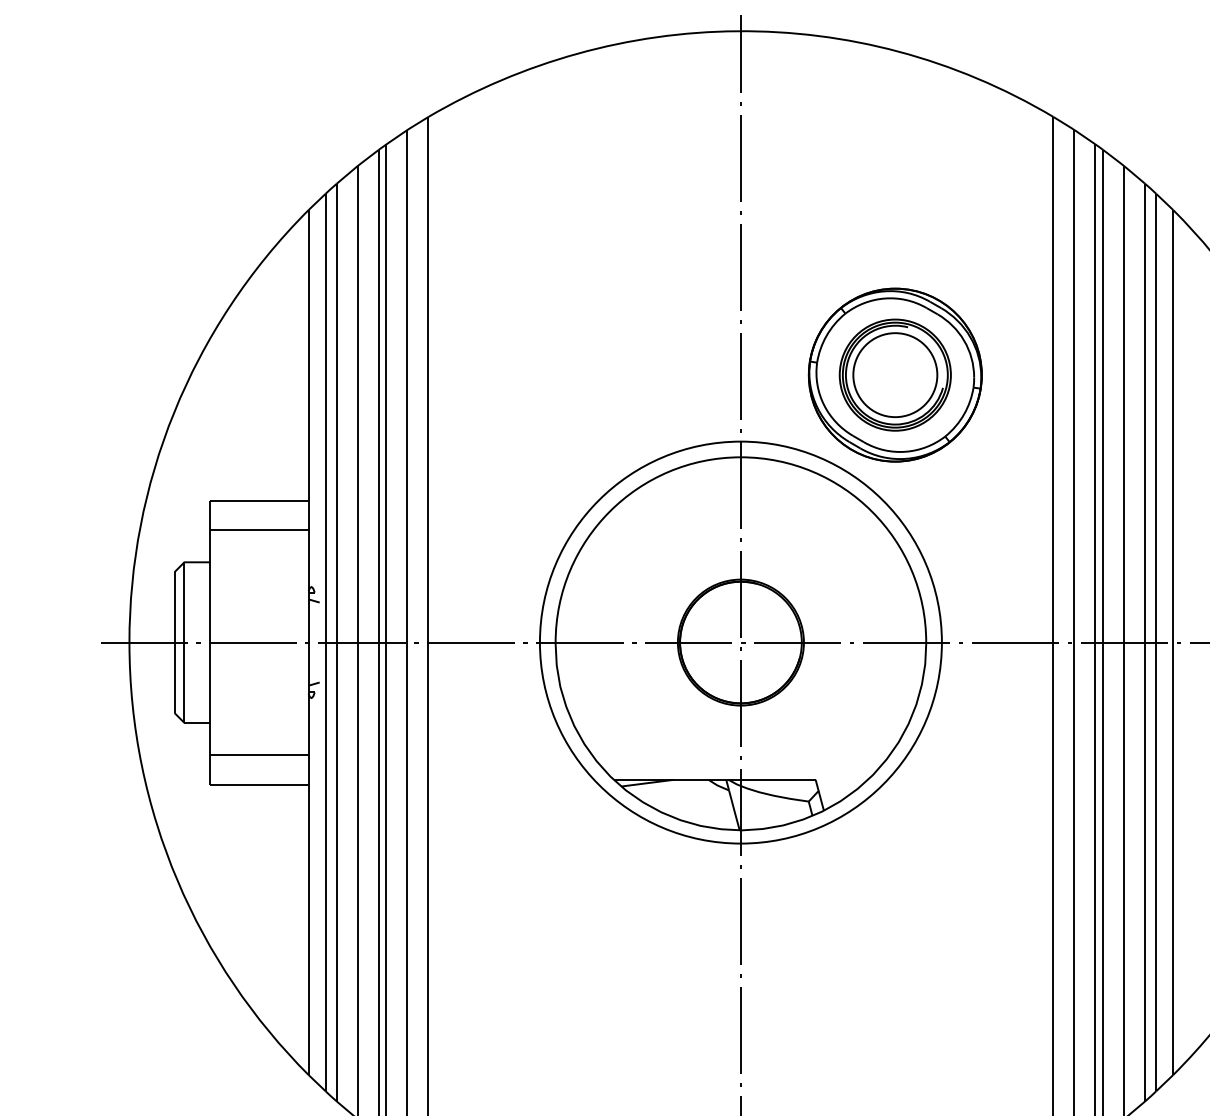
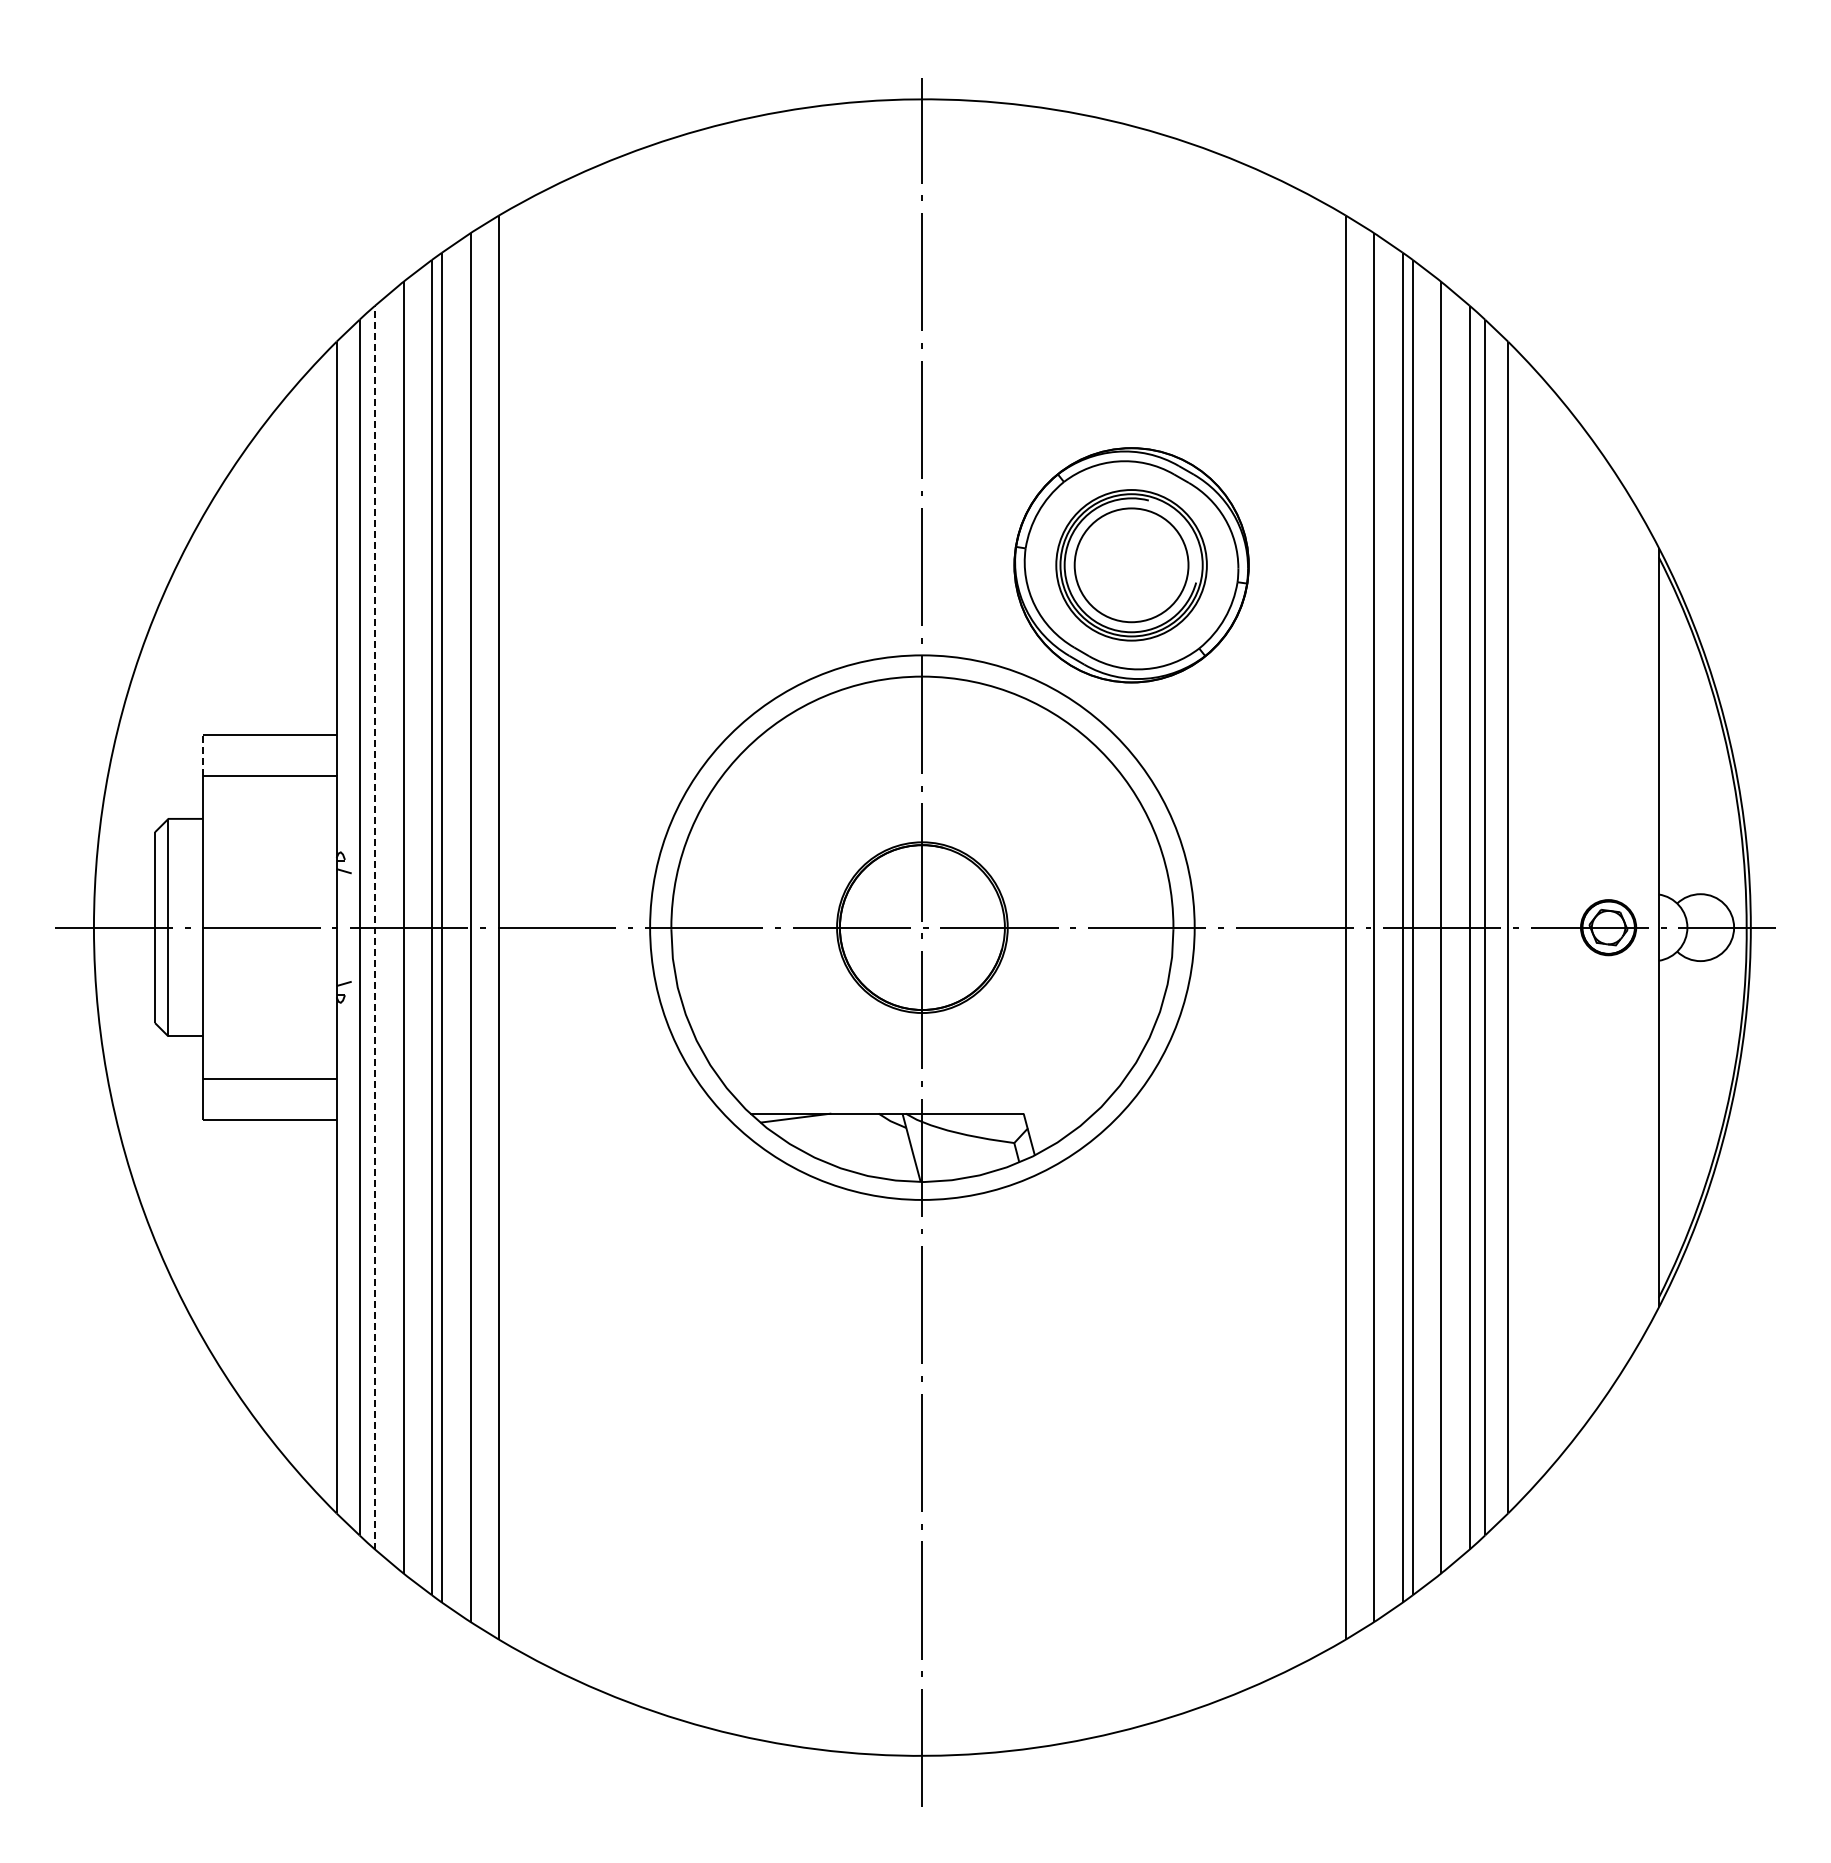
line: (209, 514) -> (202, 754), solid -> dashed
line: (337, 642) -> (375, 927), solid -> dashed

